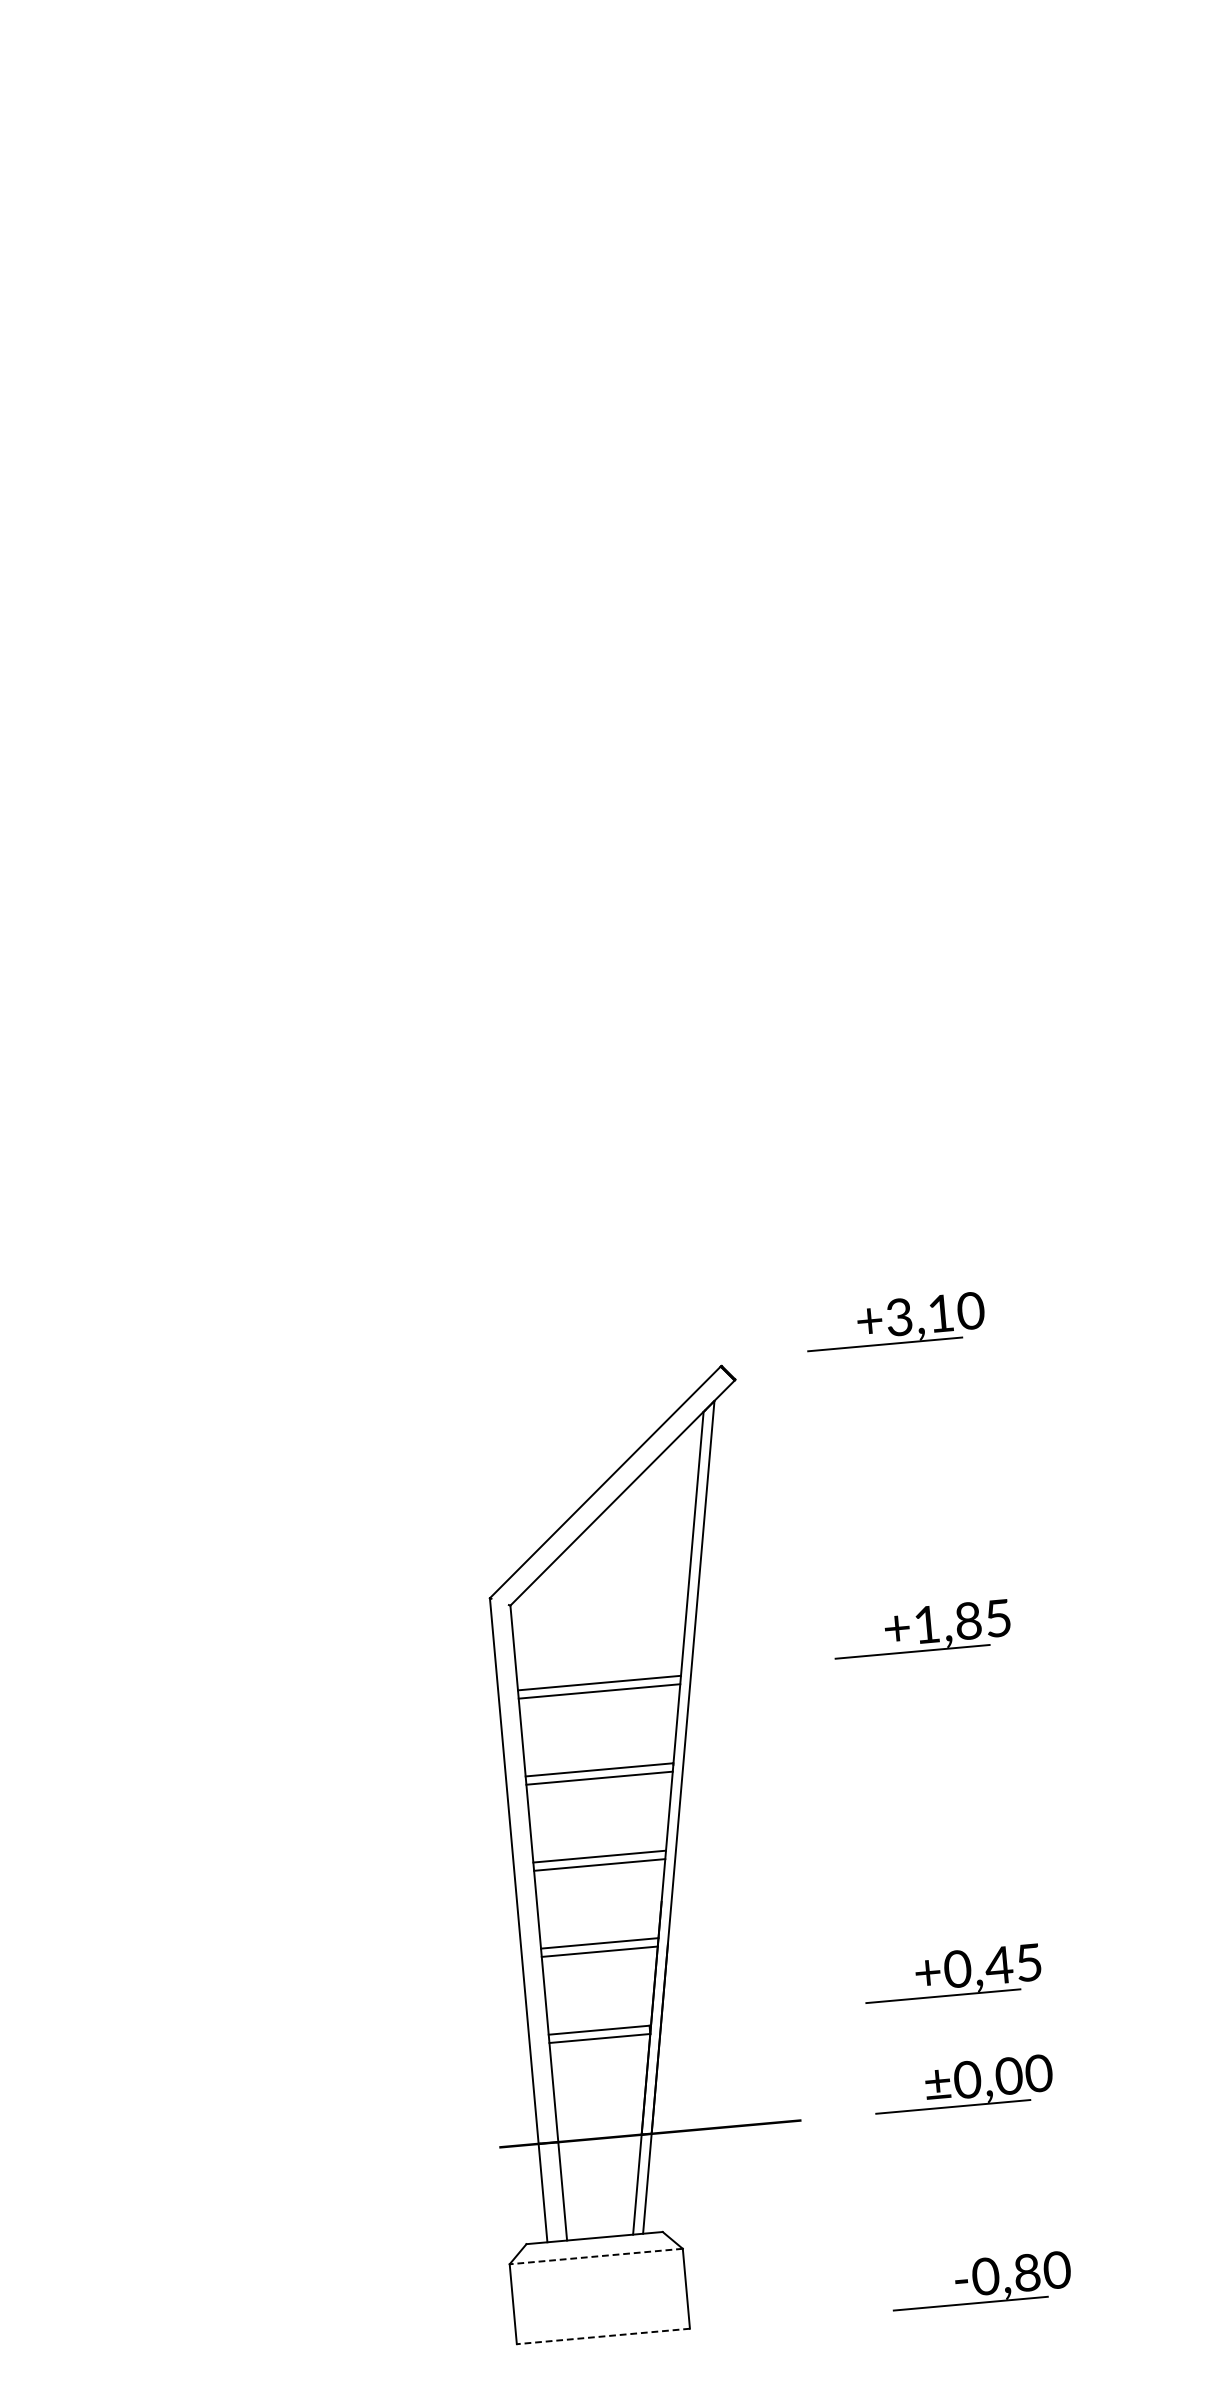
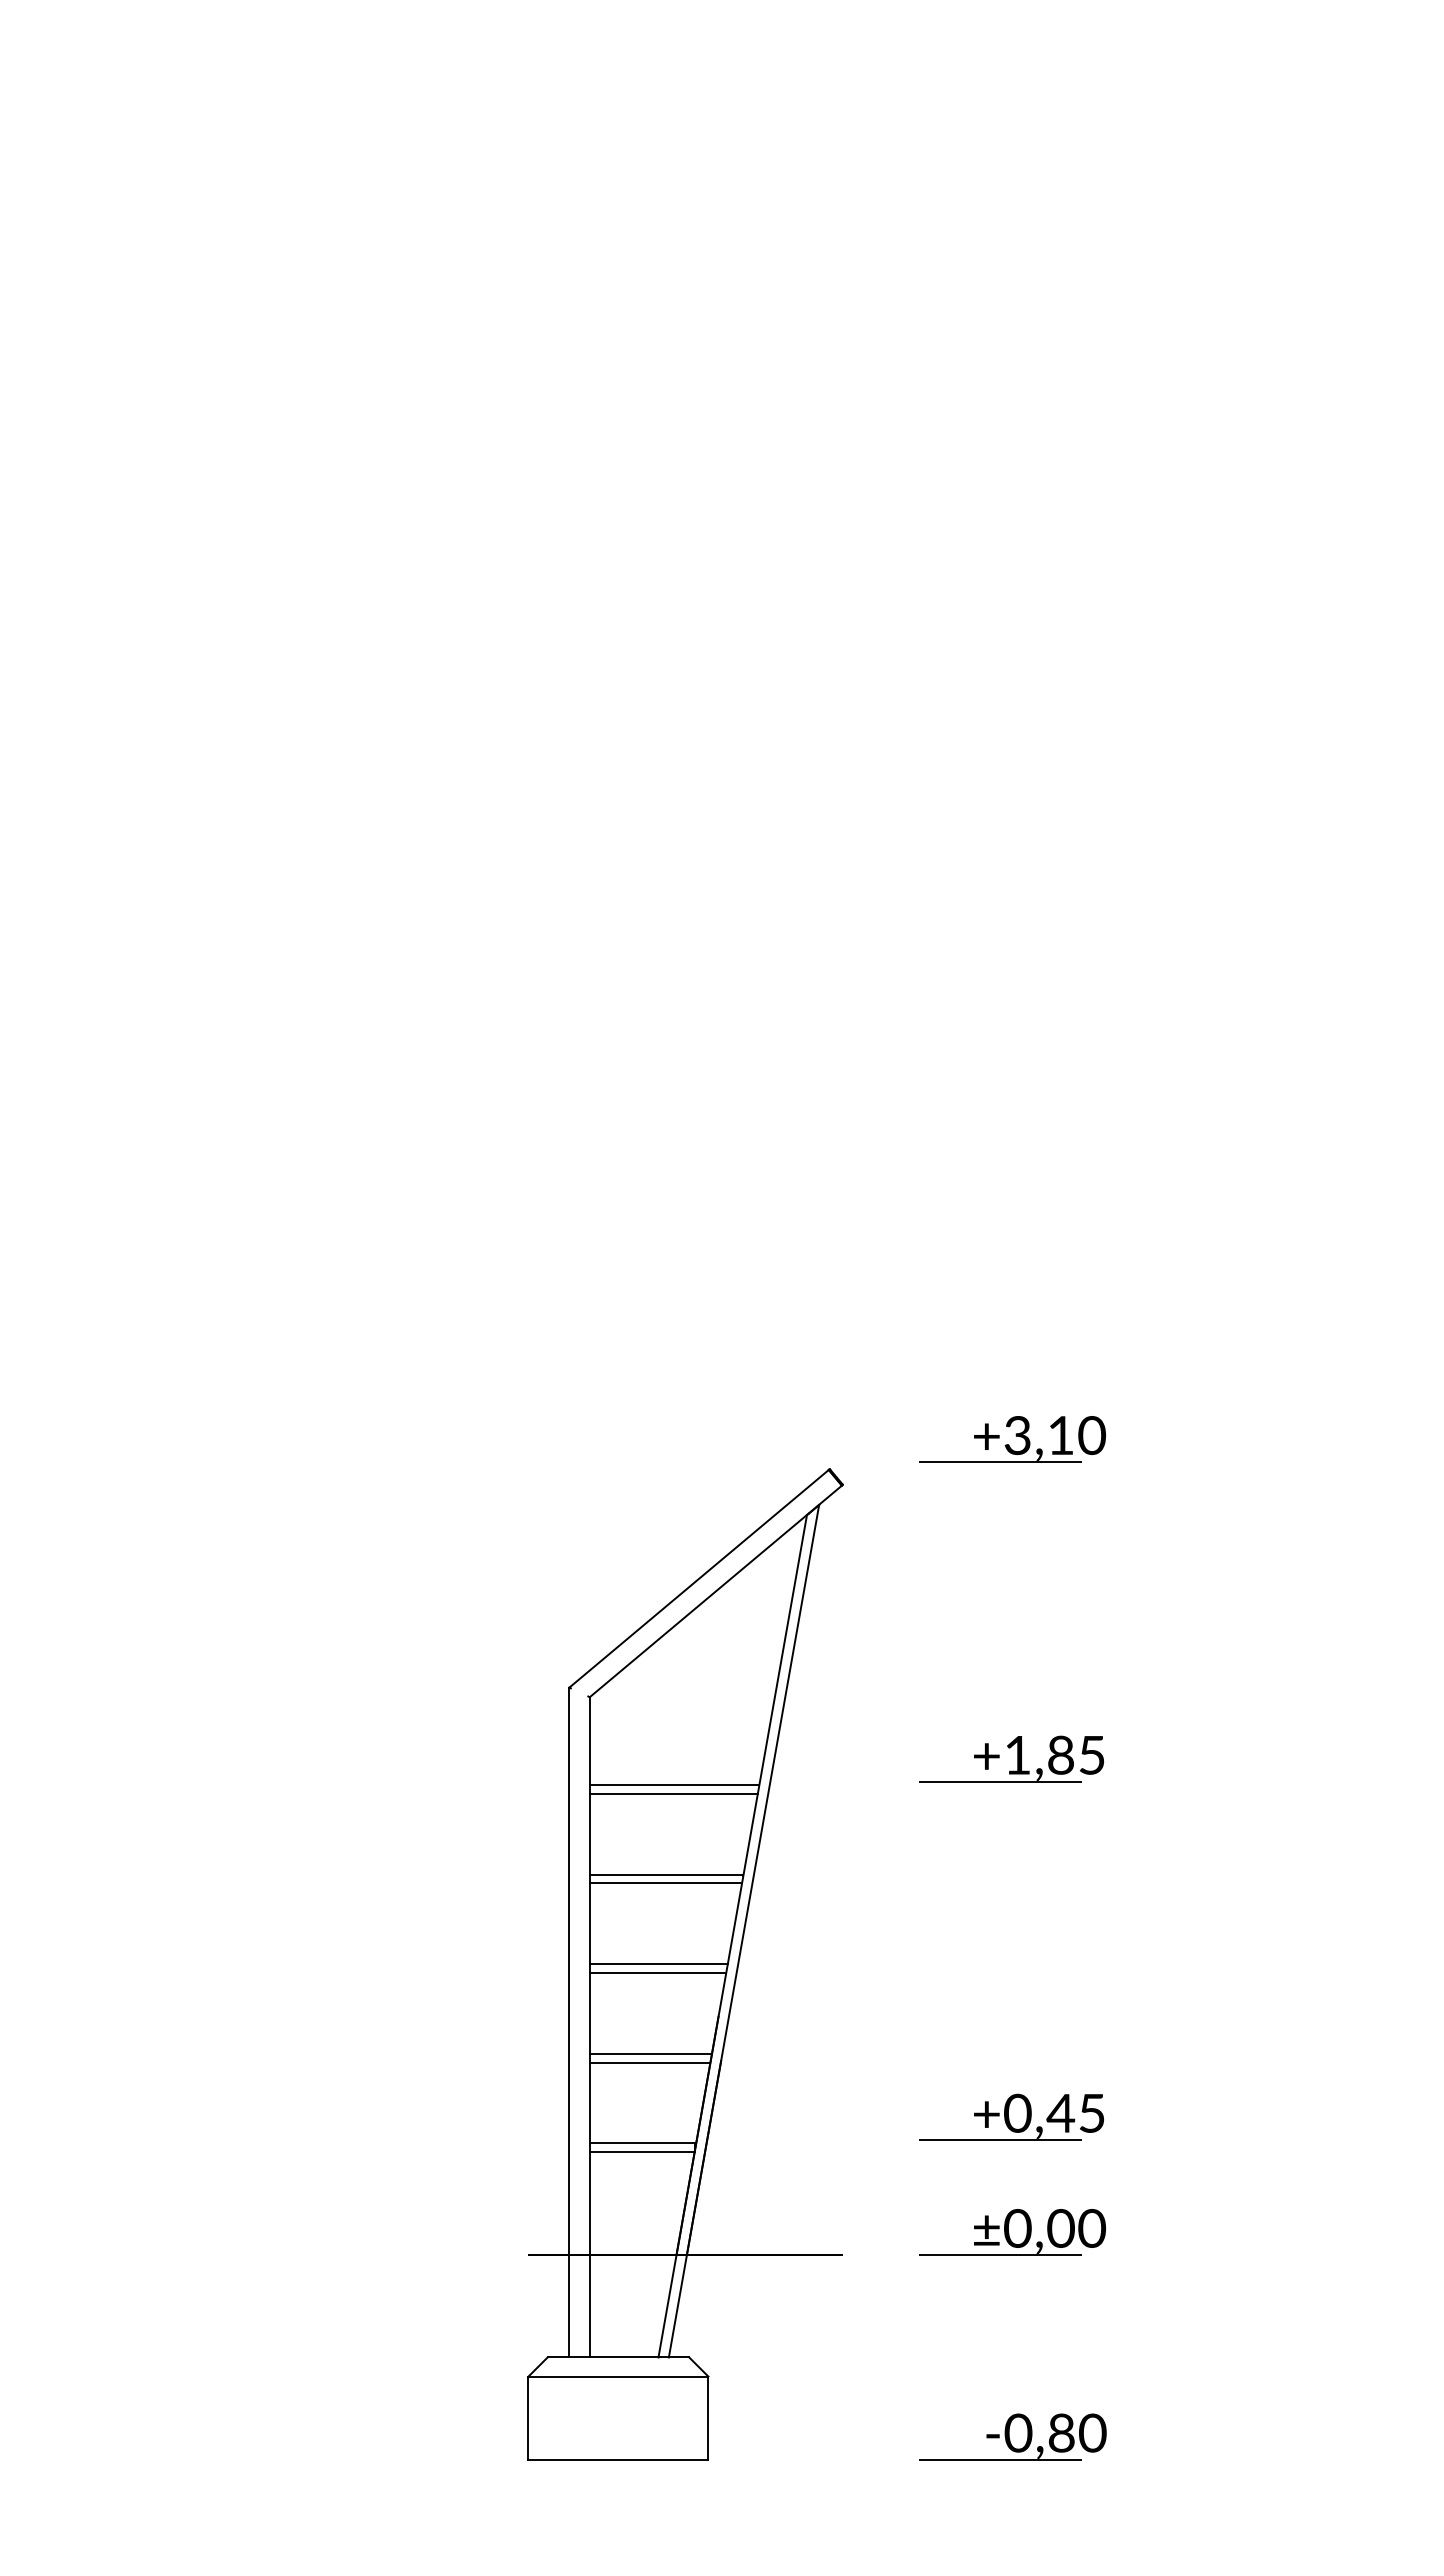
line: (595, 2256) -> (617, 2376), dashed -> solid
line: (602, 2336) -> (617, 2459), dashed -> solid

